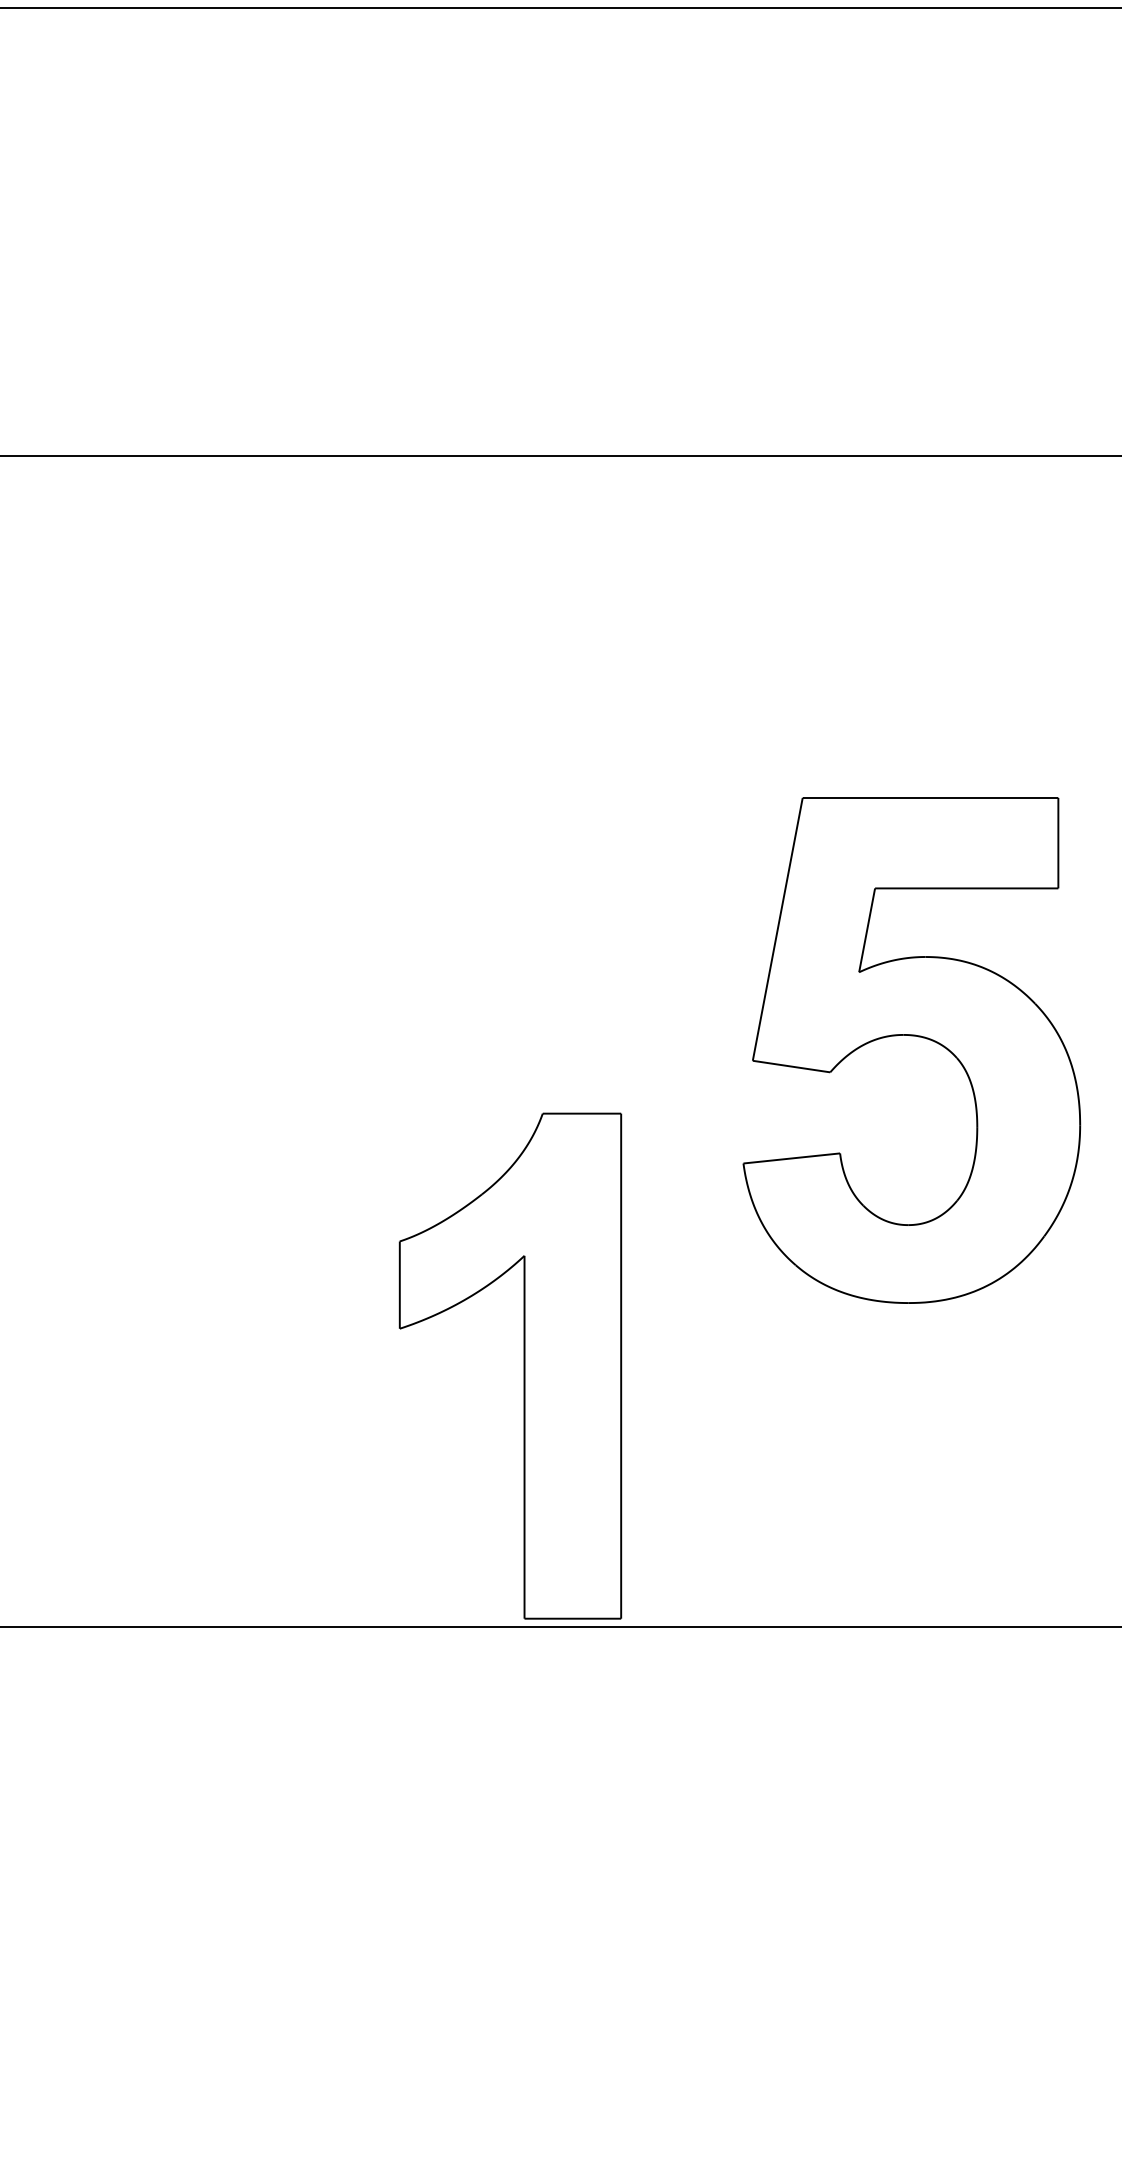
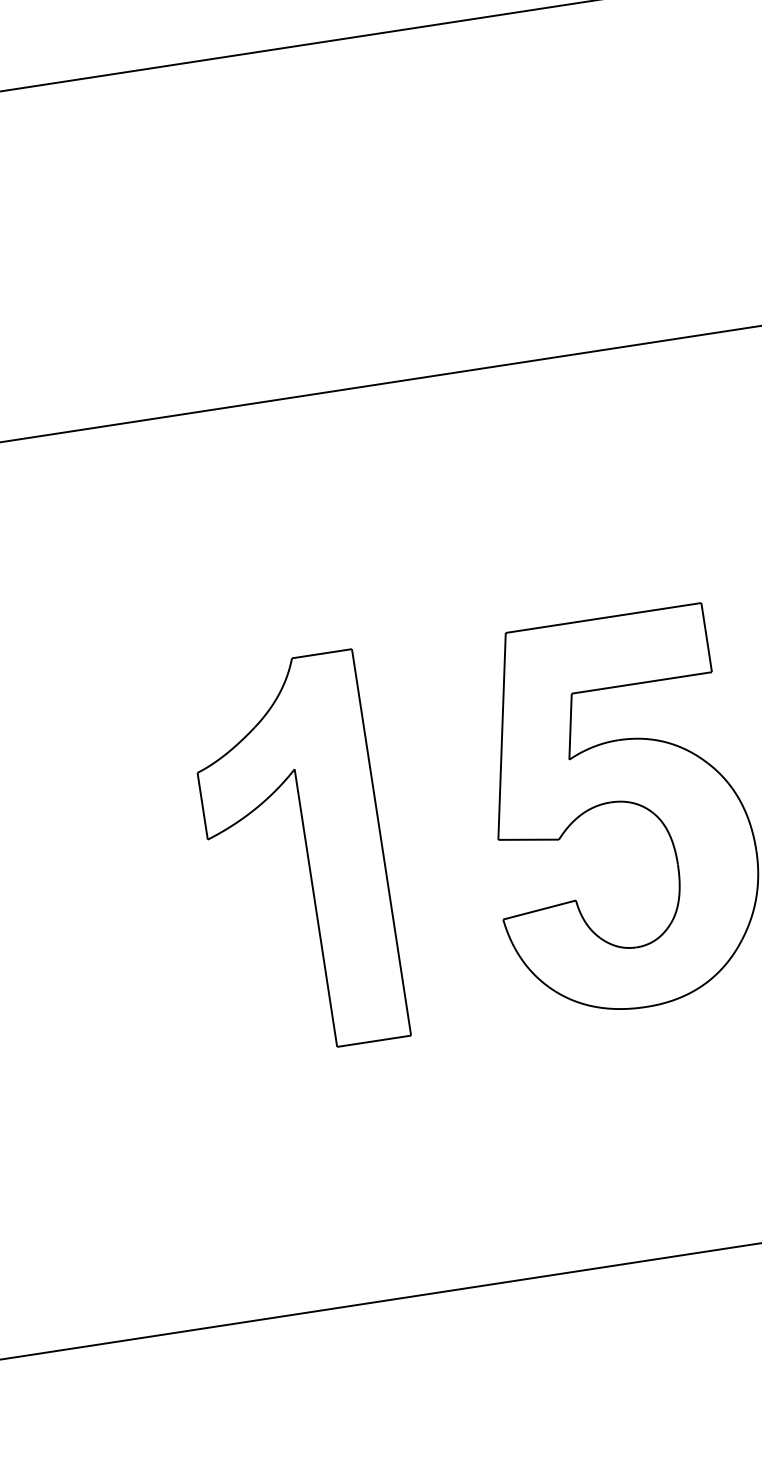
part: (523, 1365) -> (306, 853), moved

